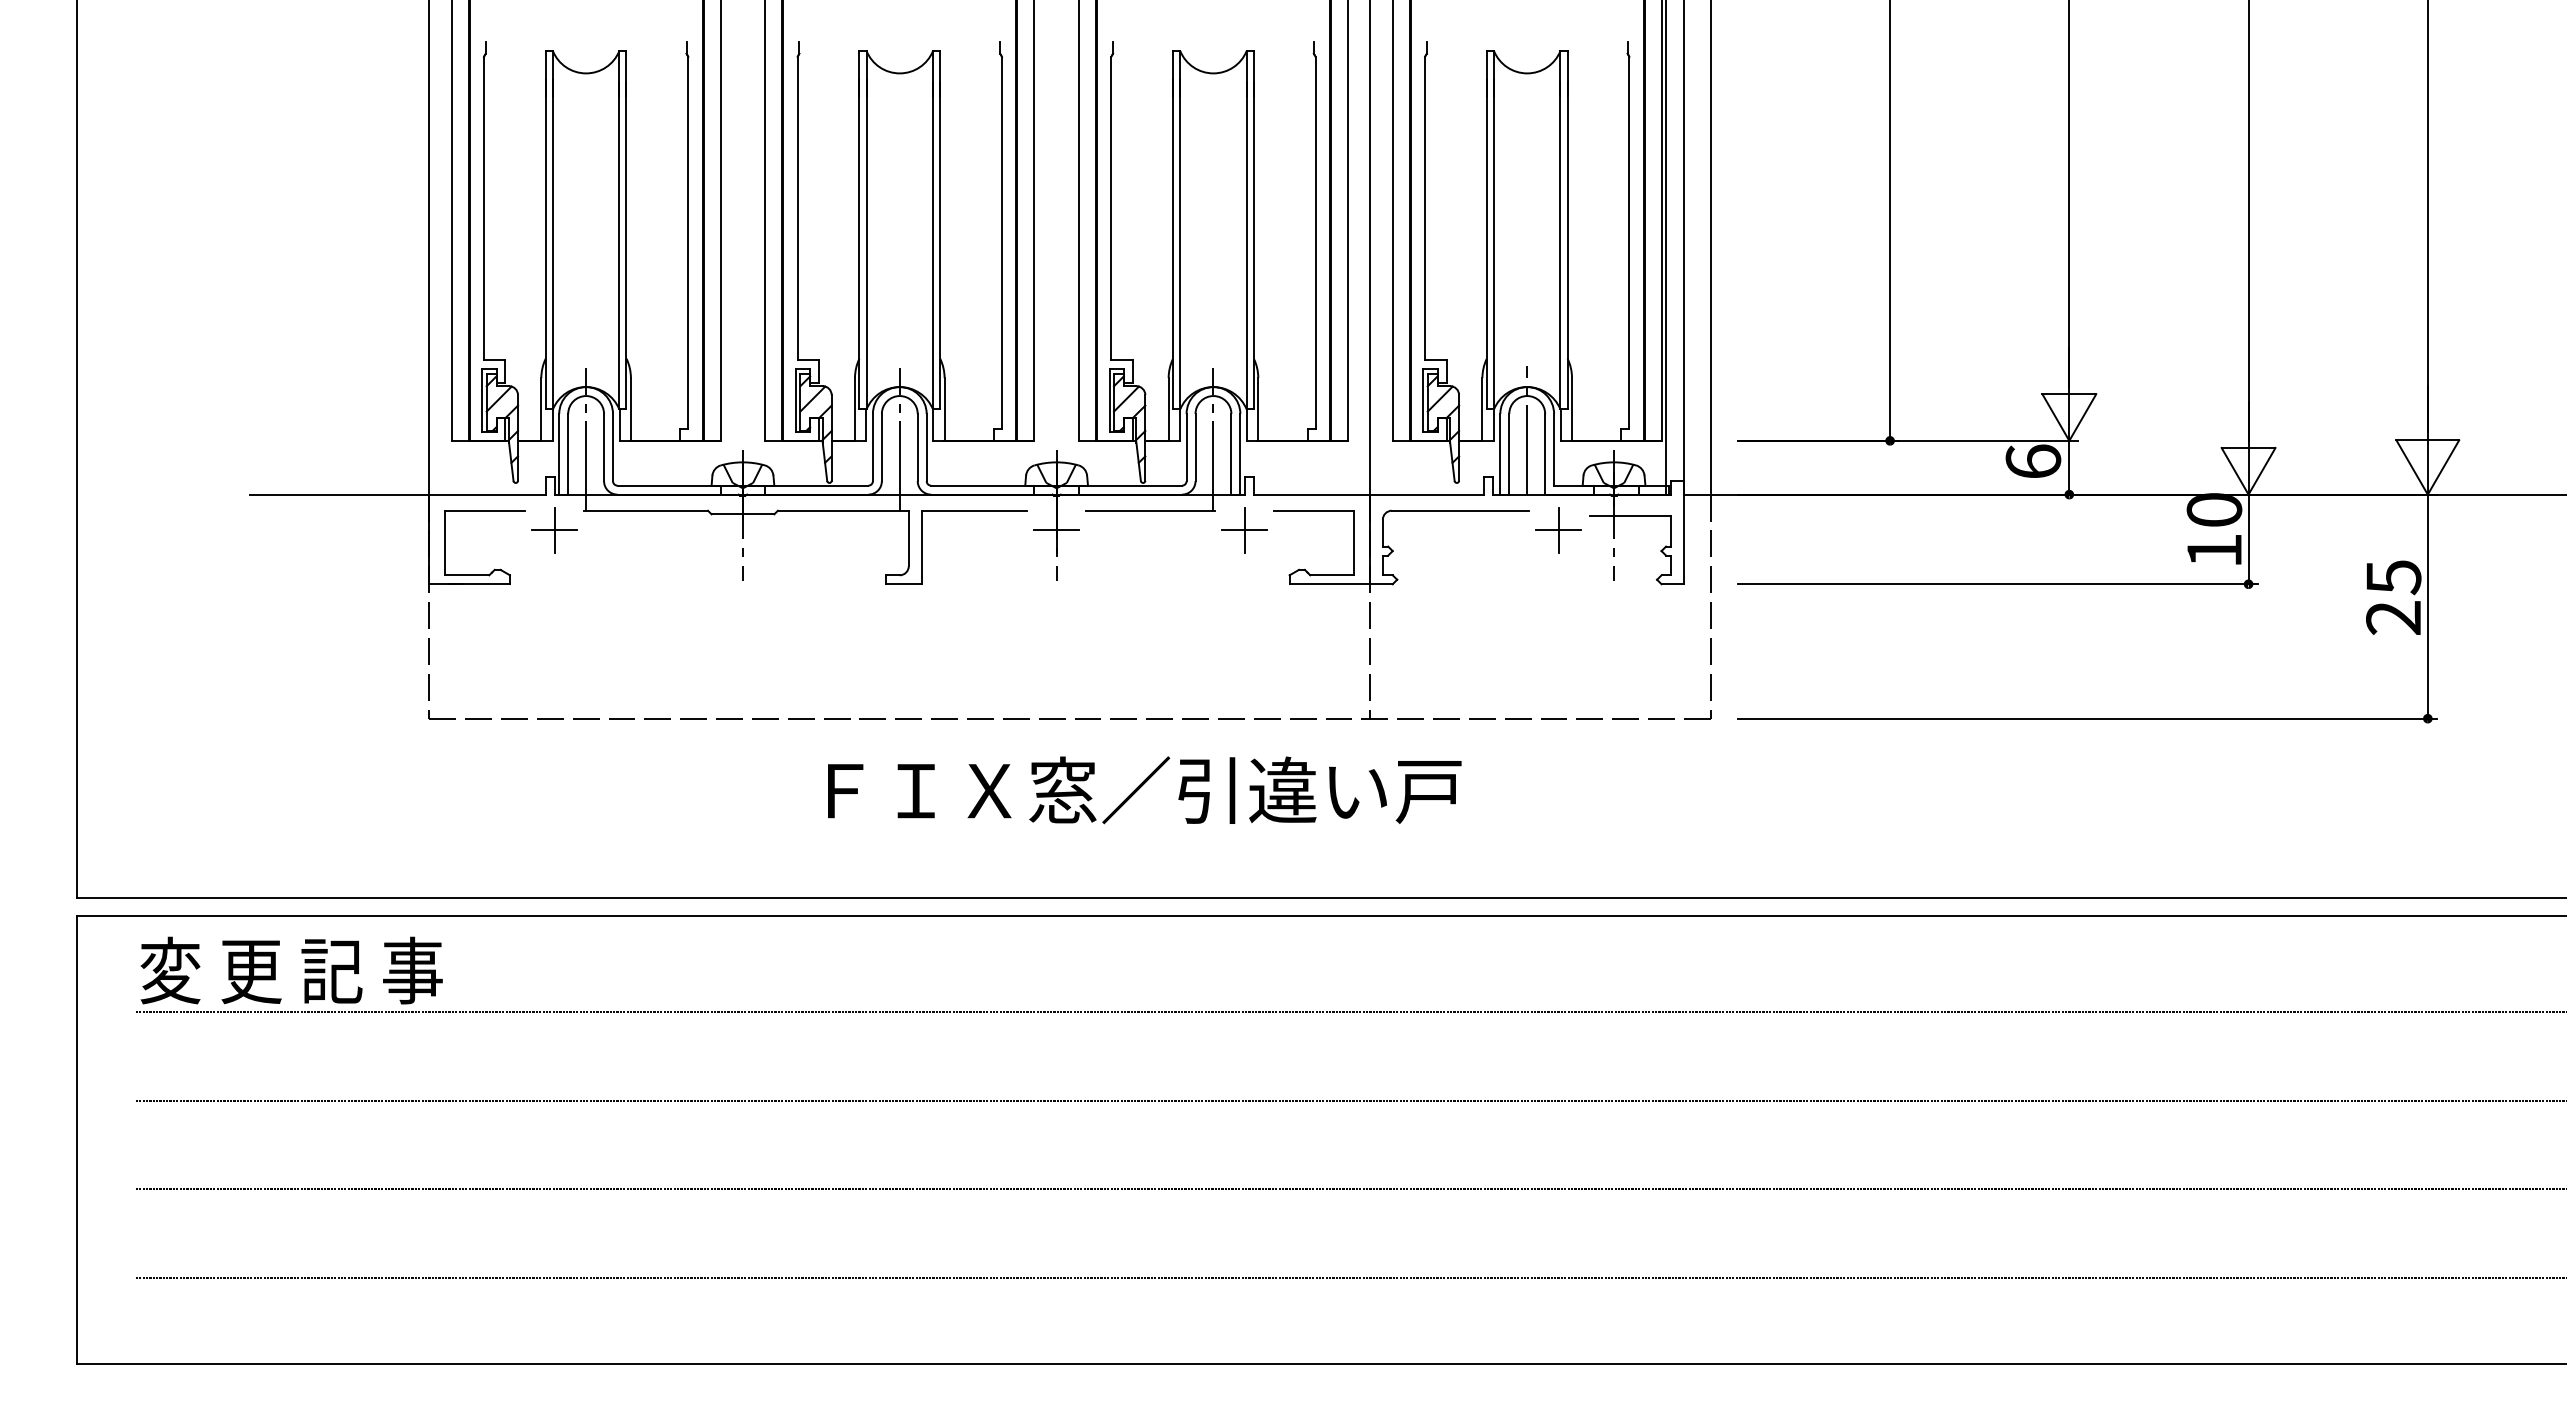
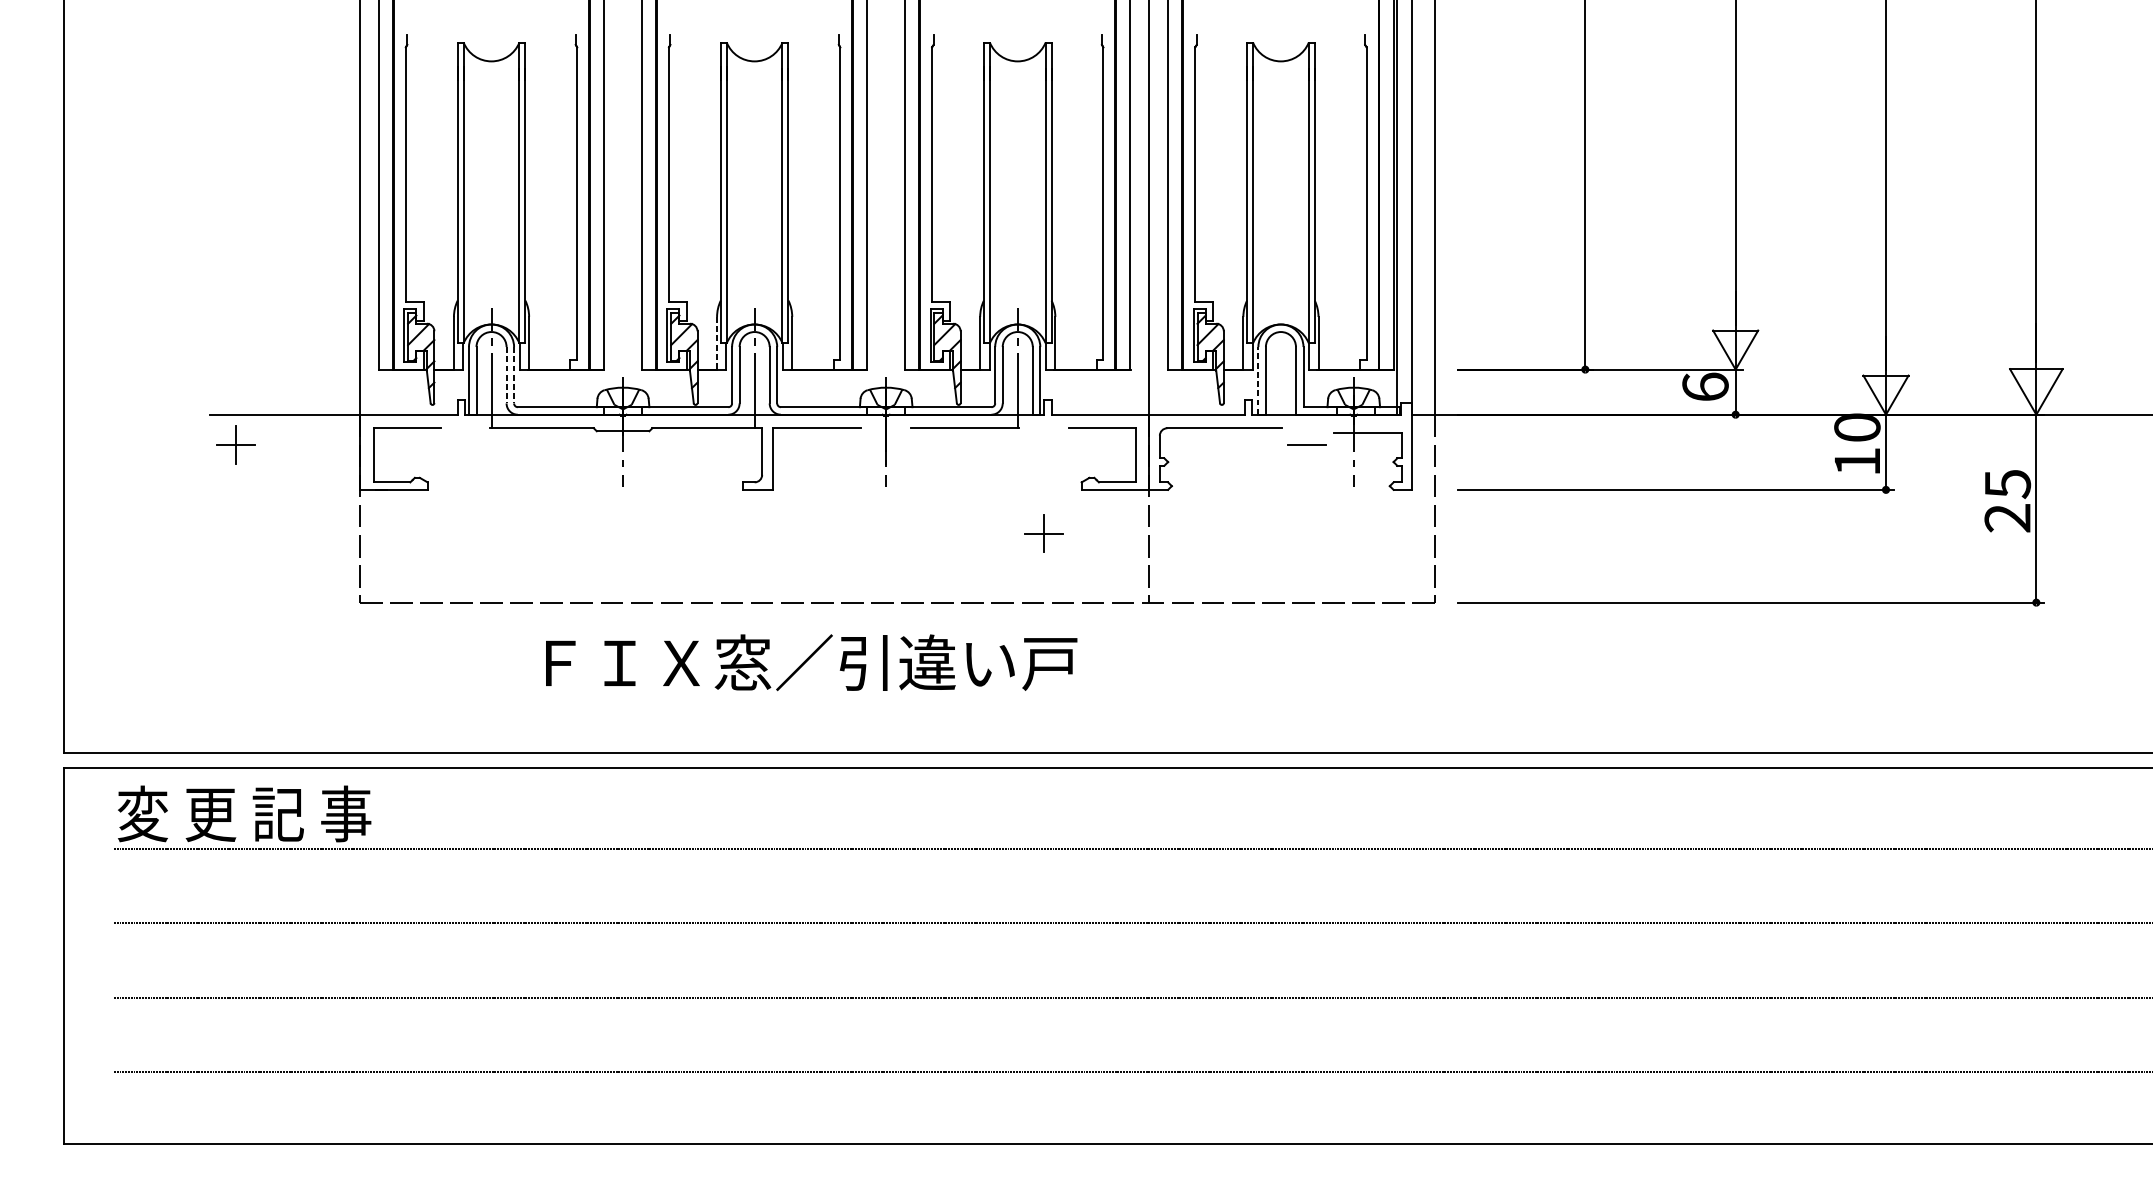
line: (854, 409) -> (716, 343), solid -> dashed
line: (1527, 430) -> (1281, 360), removed
line: (604, 447) -> (506, 375), solid -> dashed
line: (613, 447) -> (514, 375), solid -> dashed
line: (1500, 453) -> (1258, 380), solid -> dashed
part: (554, 530) -> (236, 444), moved
line: (1056, 530) -> (886, 444), removed
part: (1244, 530) -> (1043, 533), moved
line: (1558, 530) -> (1307, 444), removed
text: (1144, 790) -> (811, 662), moved

